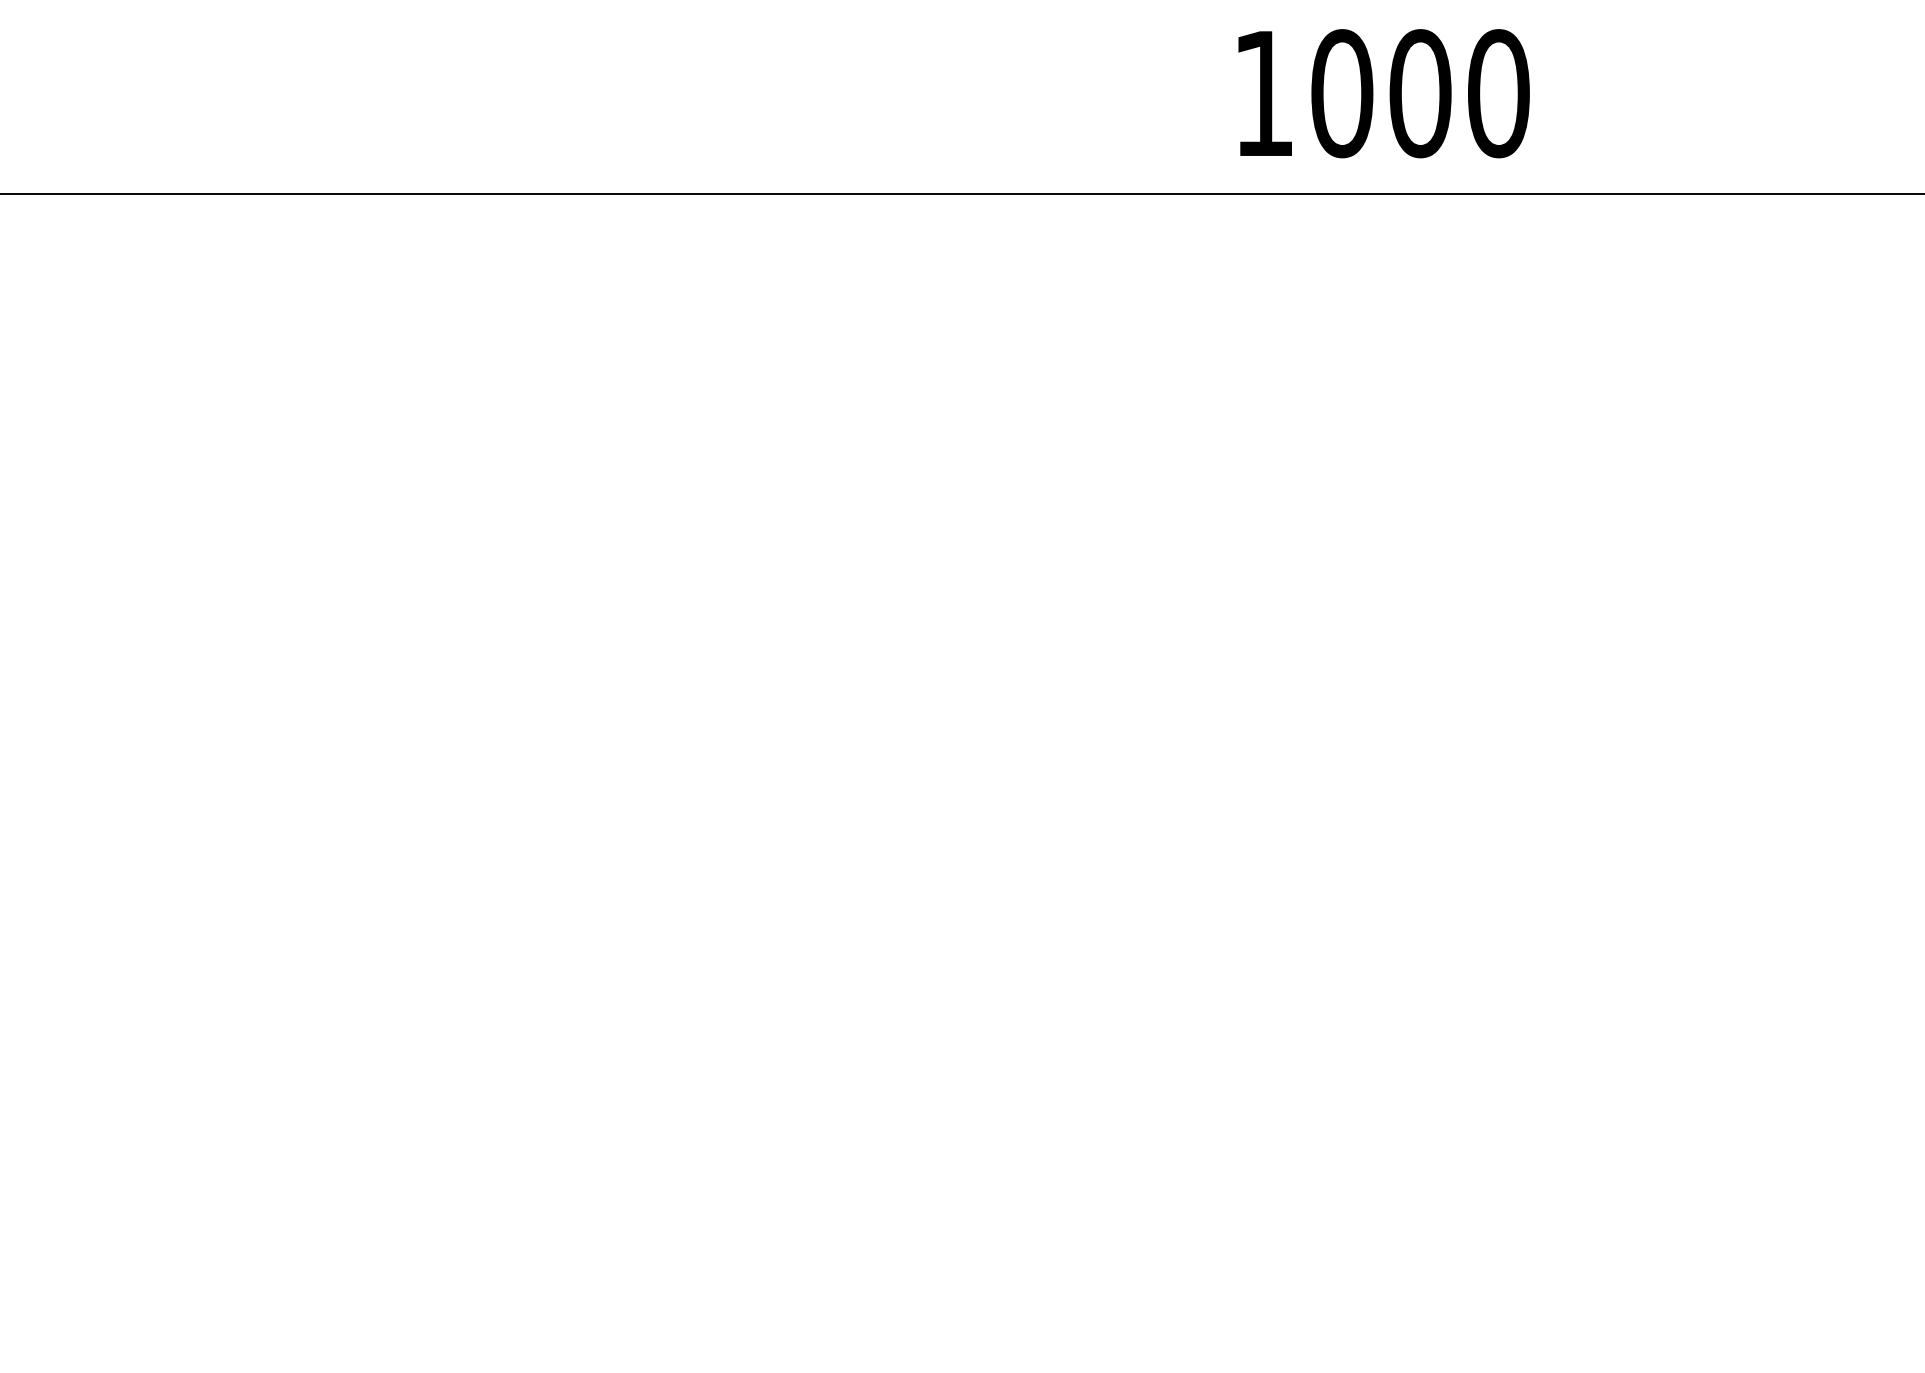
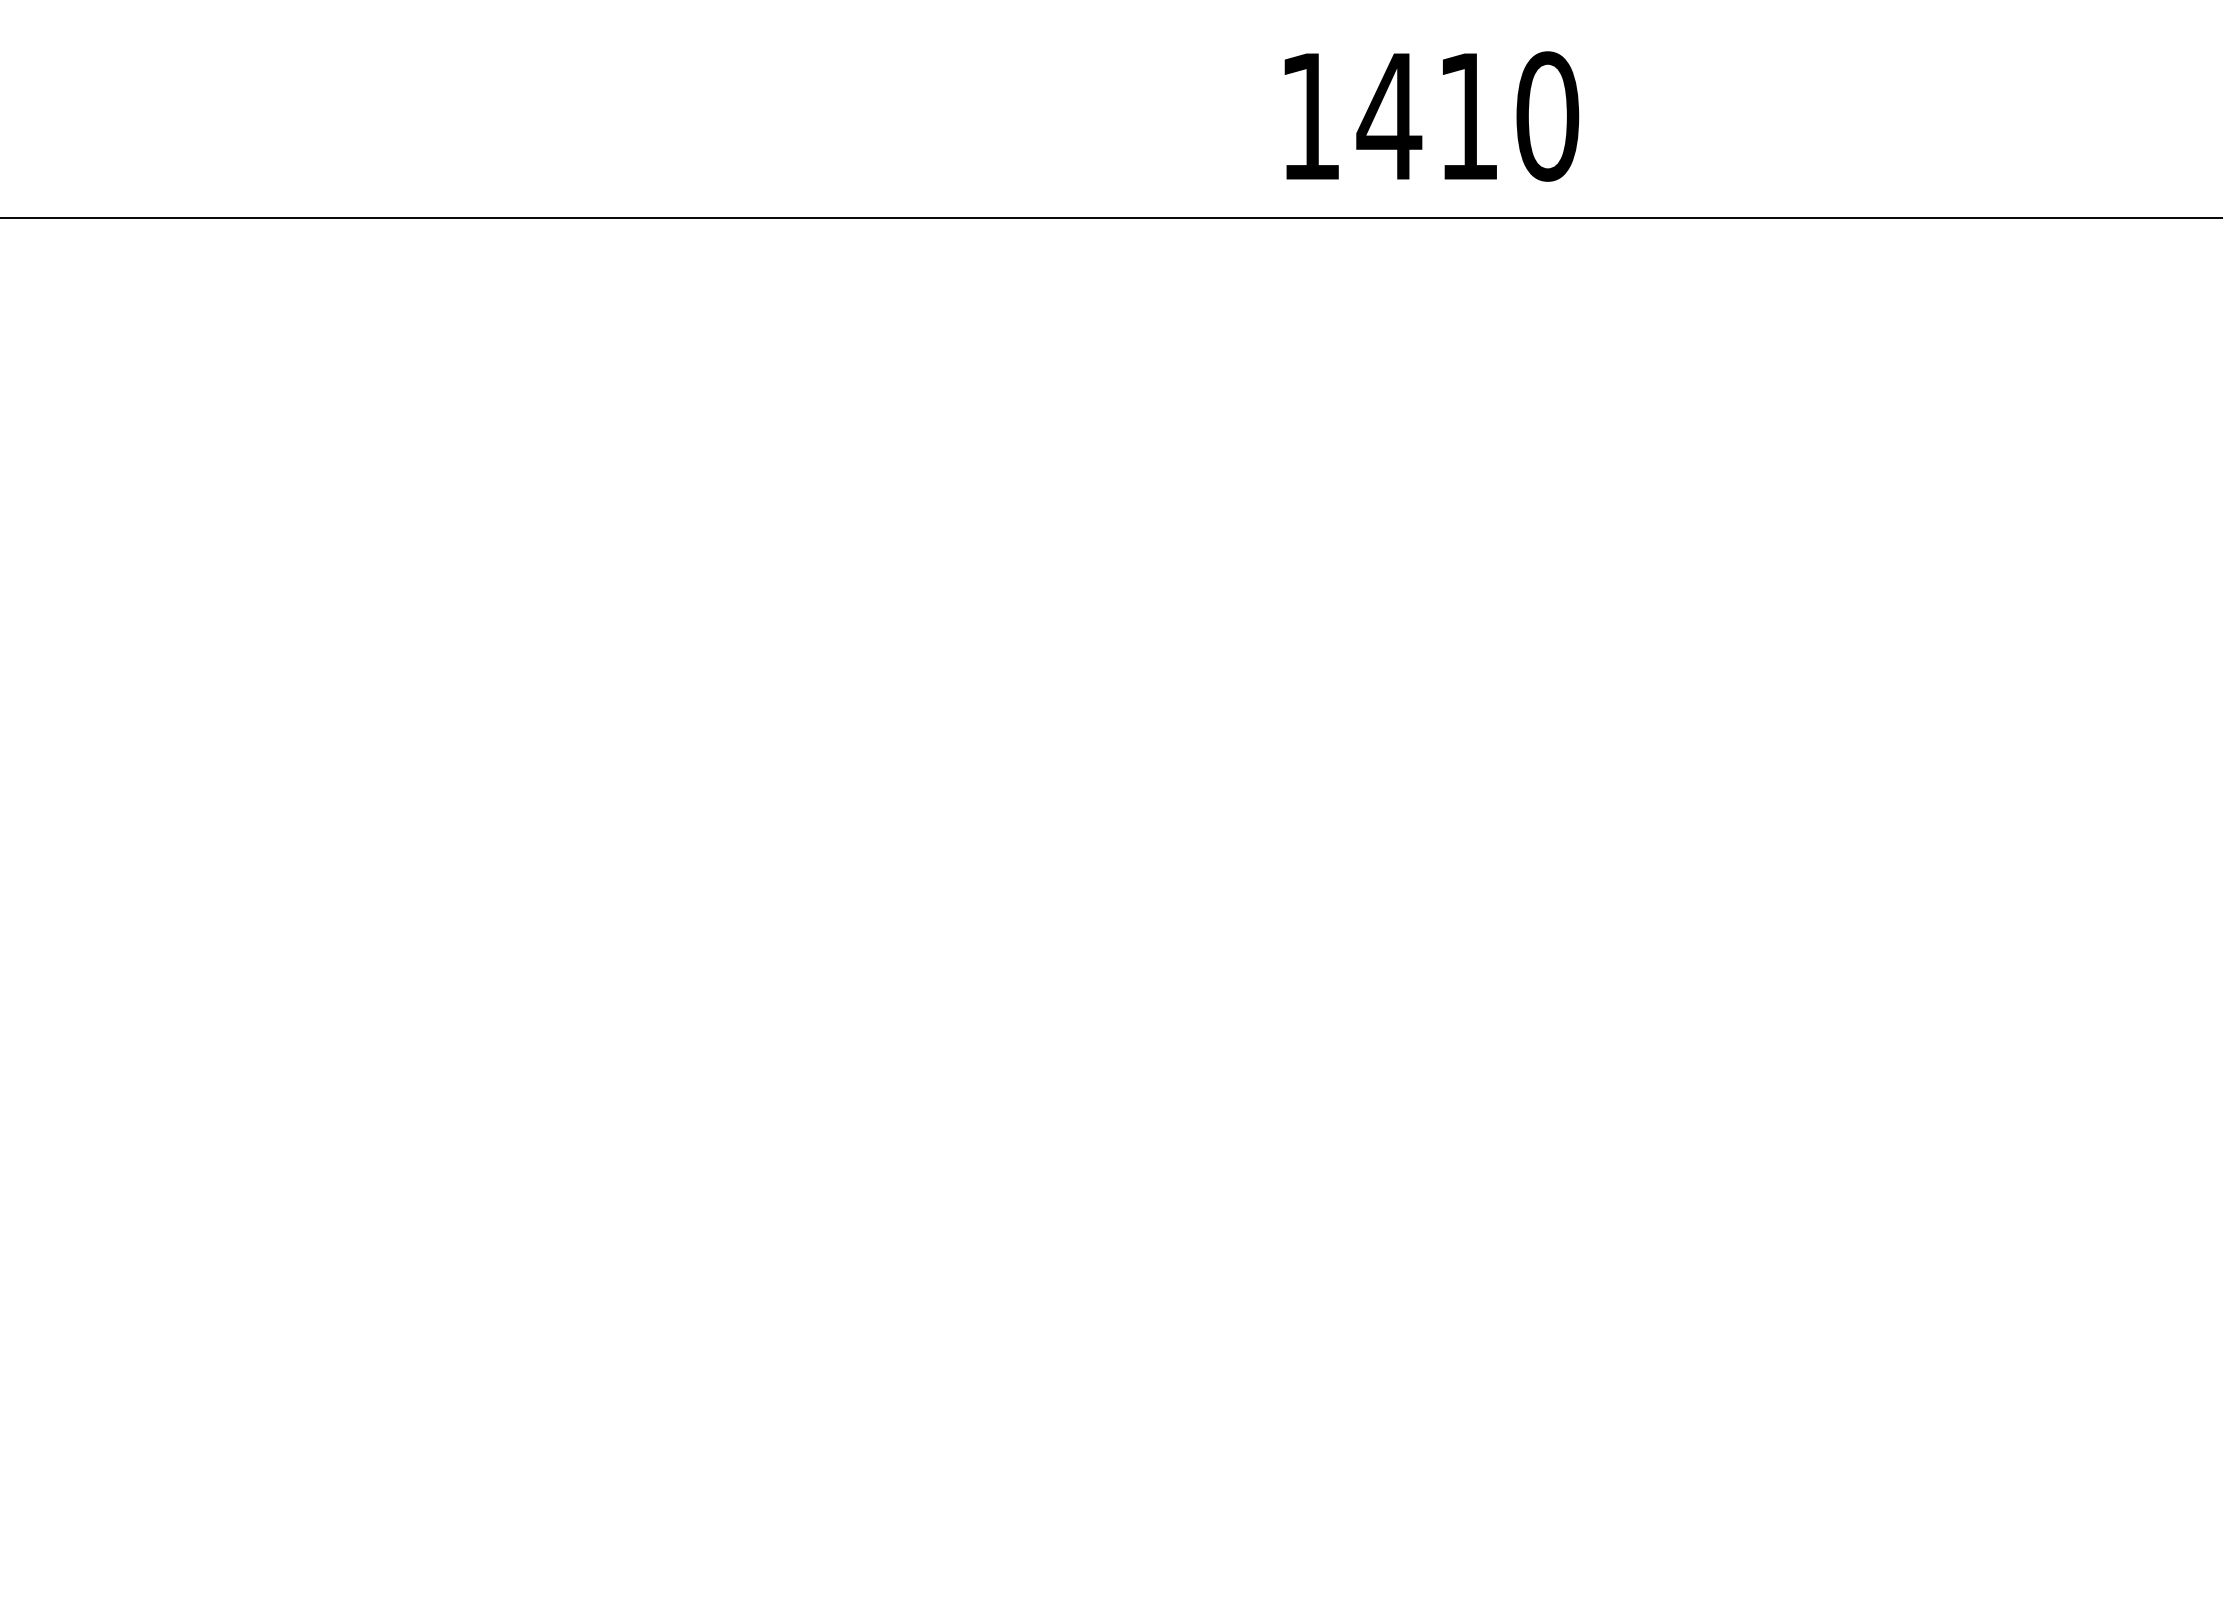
text: (1380, 93) -> (1428, 116), 1000 -> 1410

